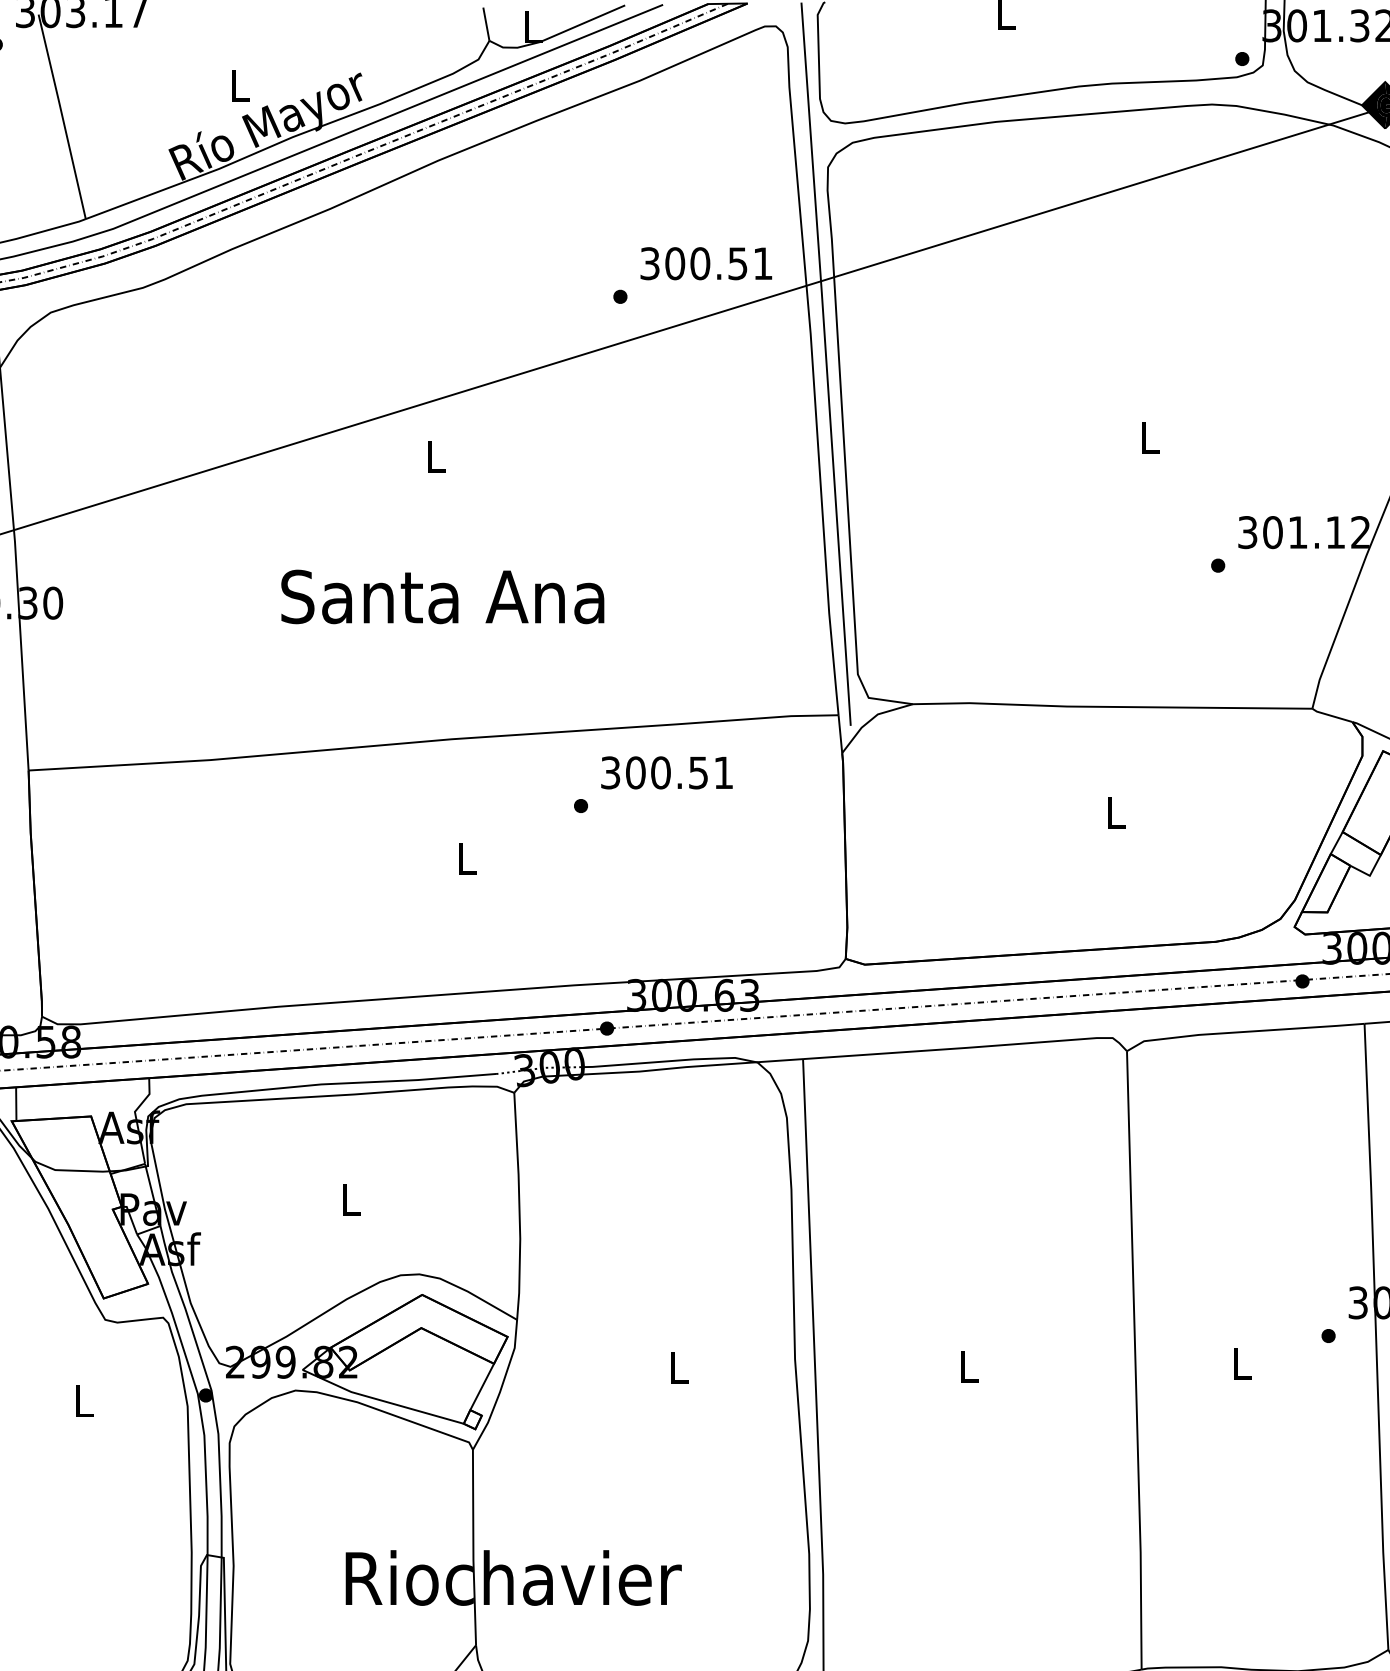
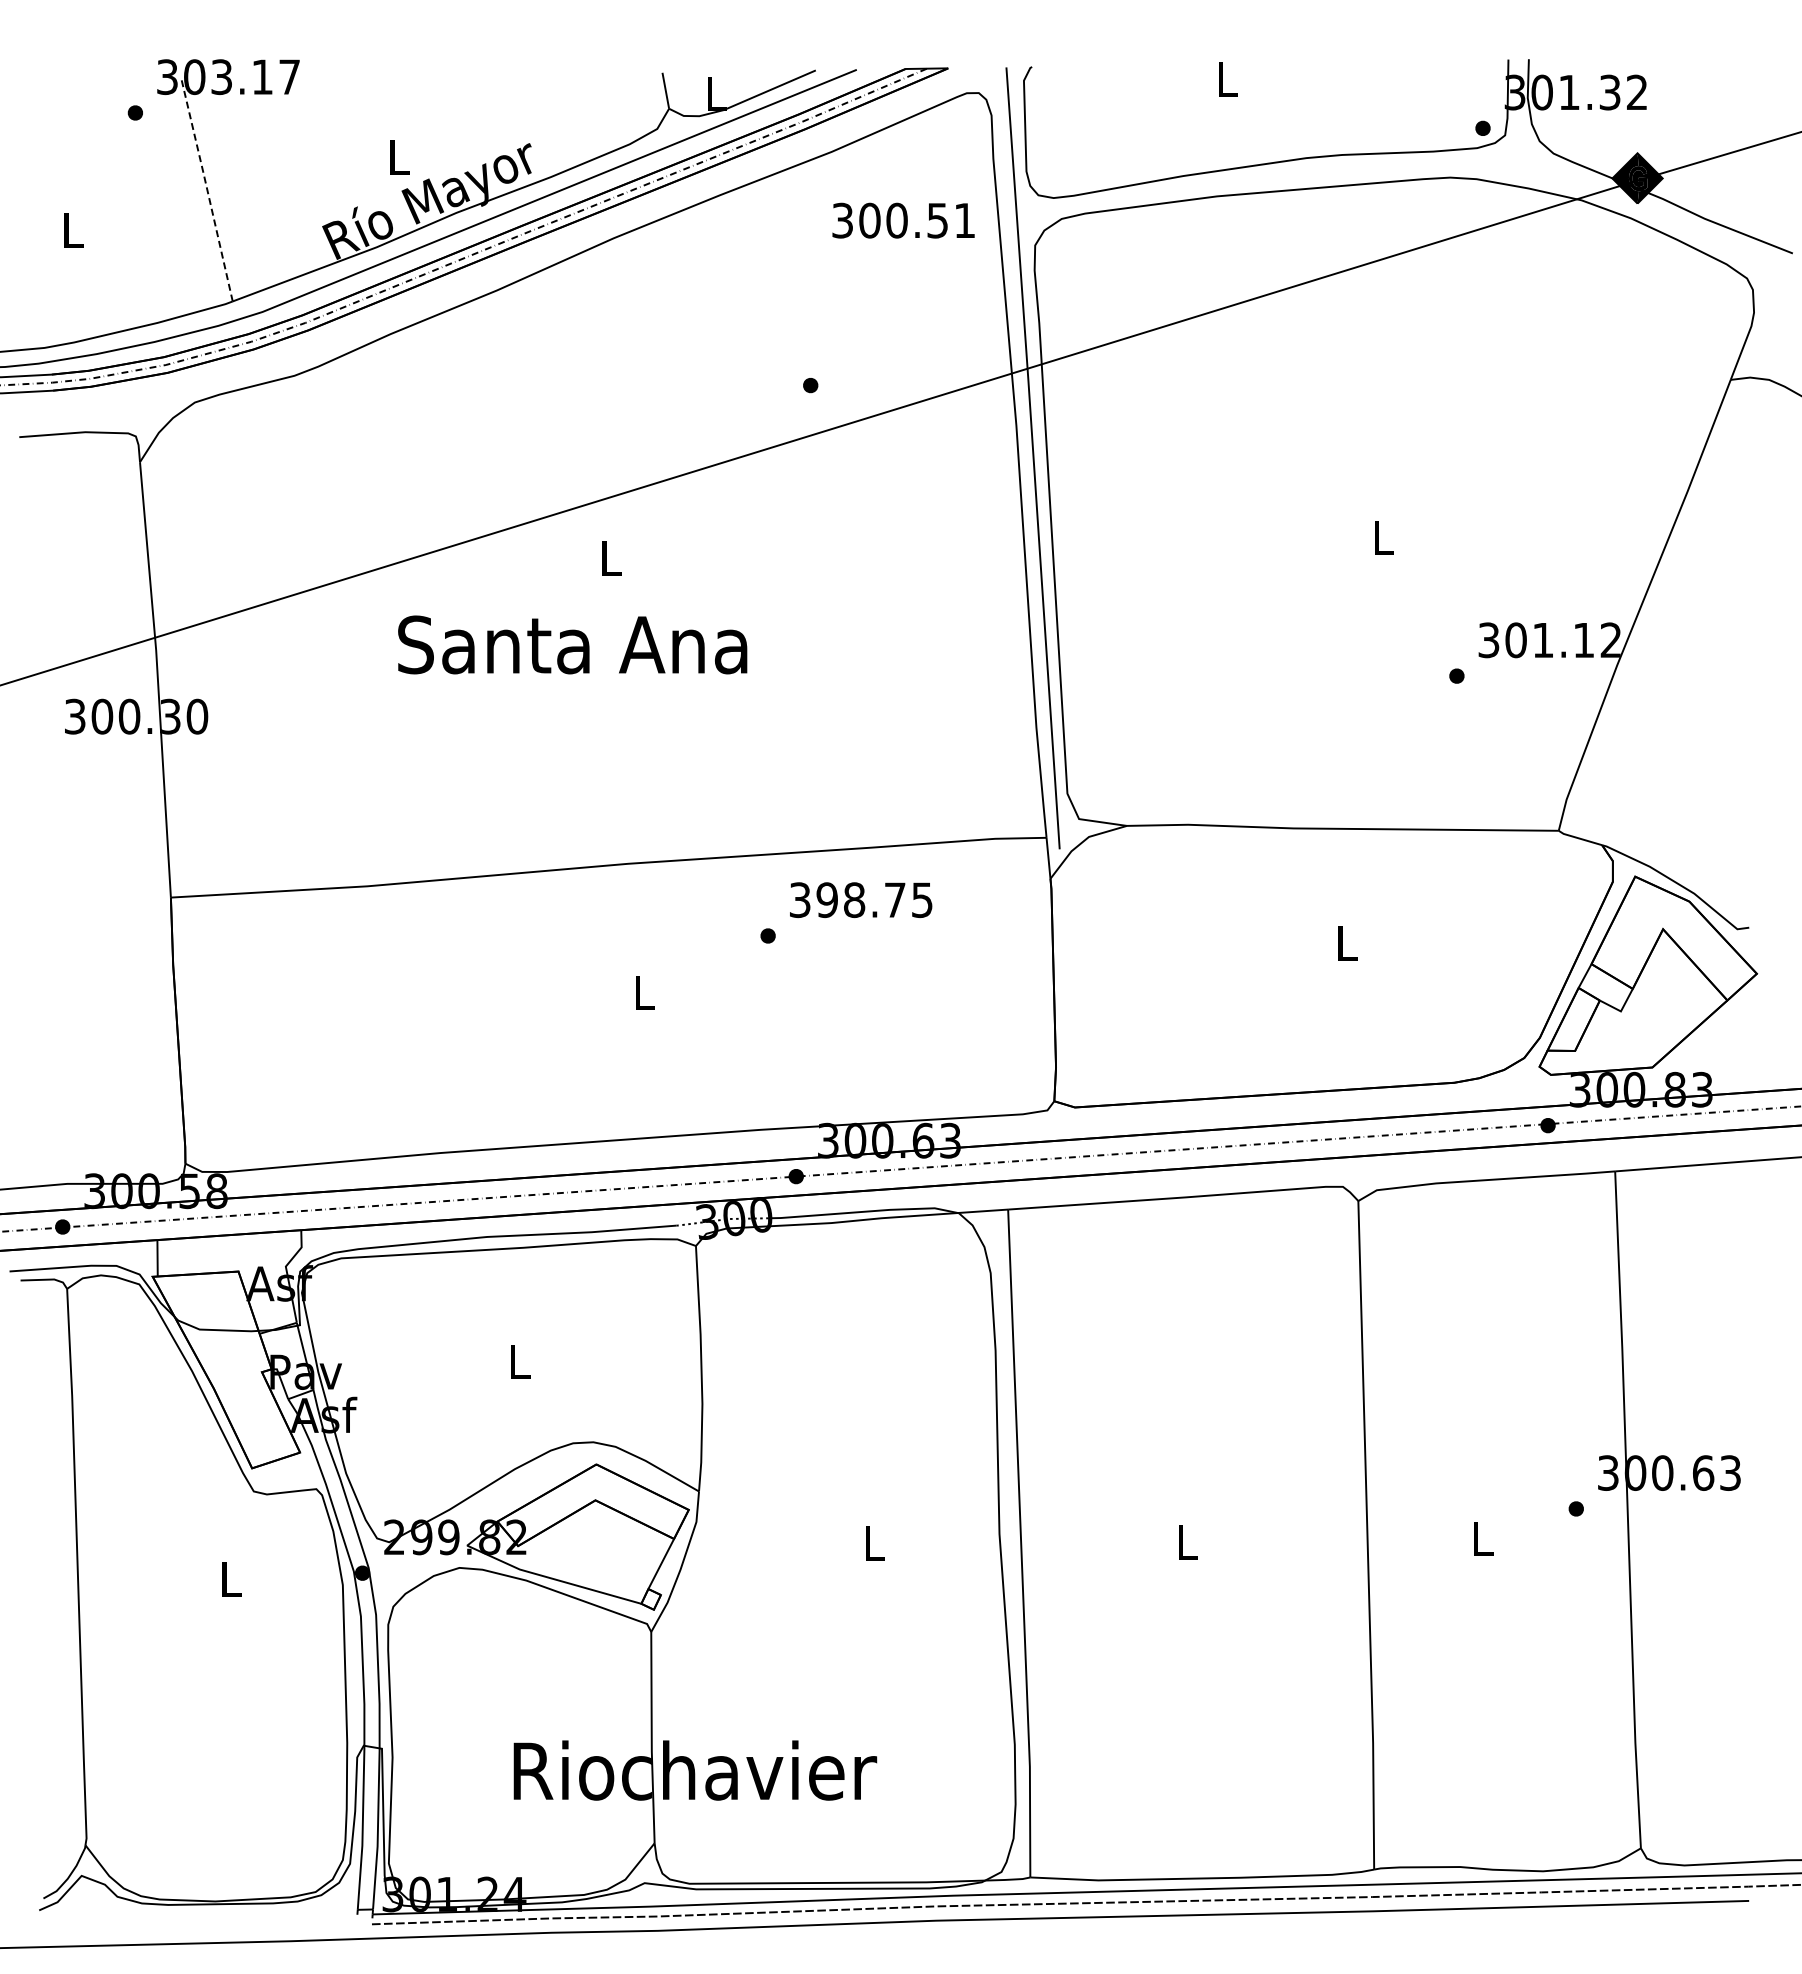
line: (62, 115) -> (207, 189), solid -> dashed
text: (706, 263) -> (903, 220), moved
text: (442, 596) -> (572, 644), moved
text: (679, 773) -> (874, 900), 300.51 -> 398.75

